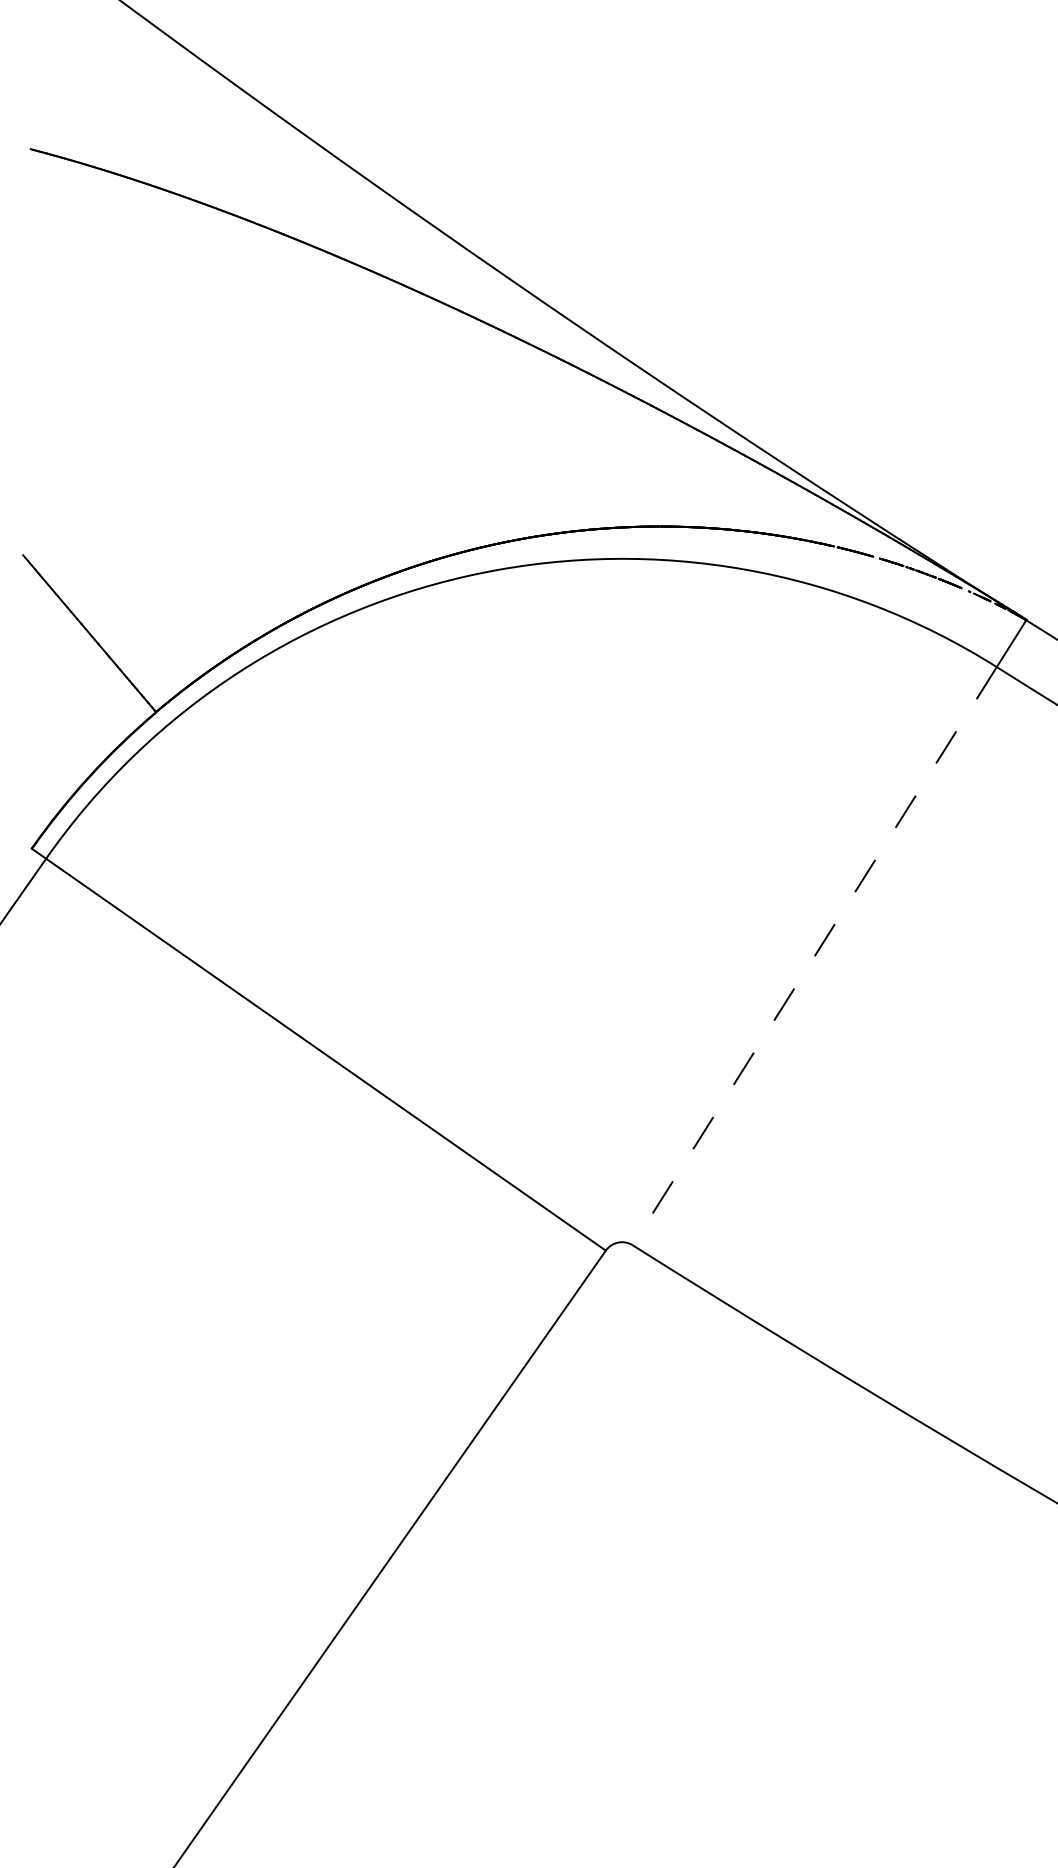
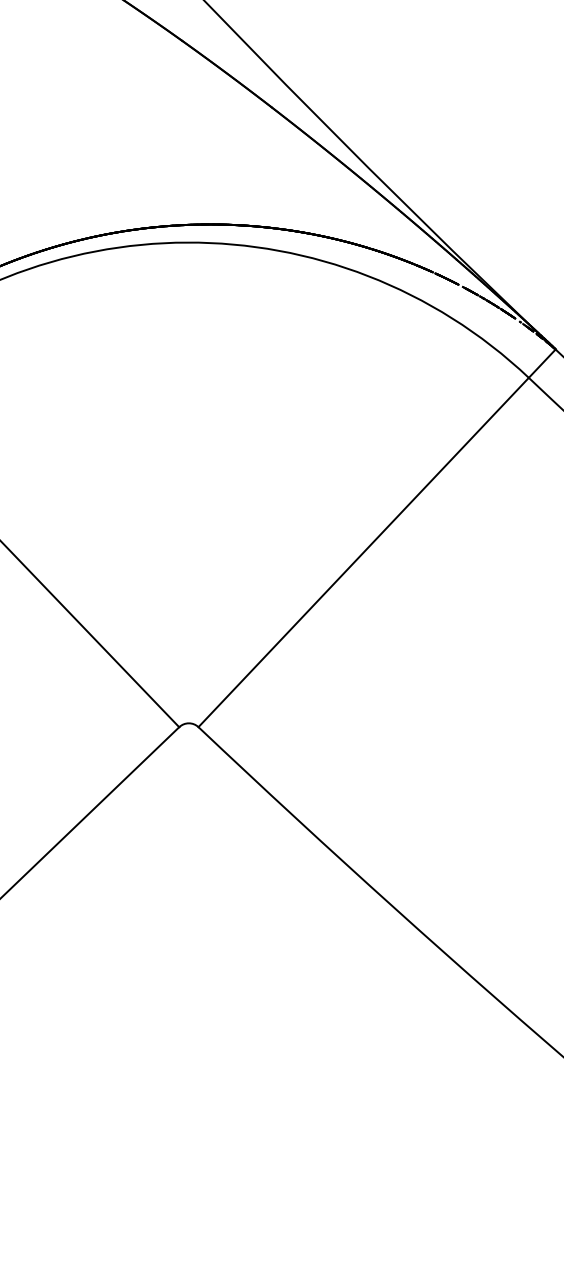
line: (814, 956) -> (363, 552), dashed -> solid

